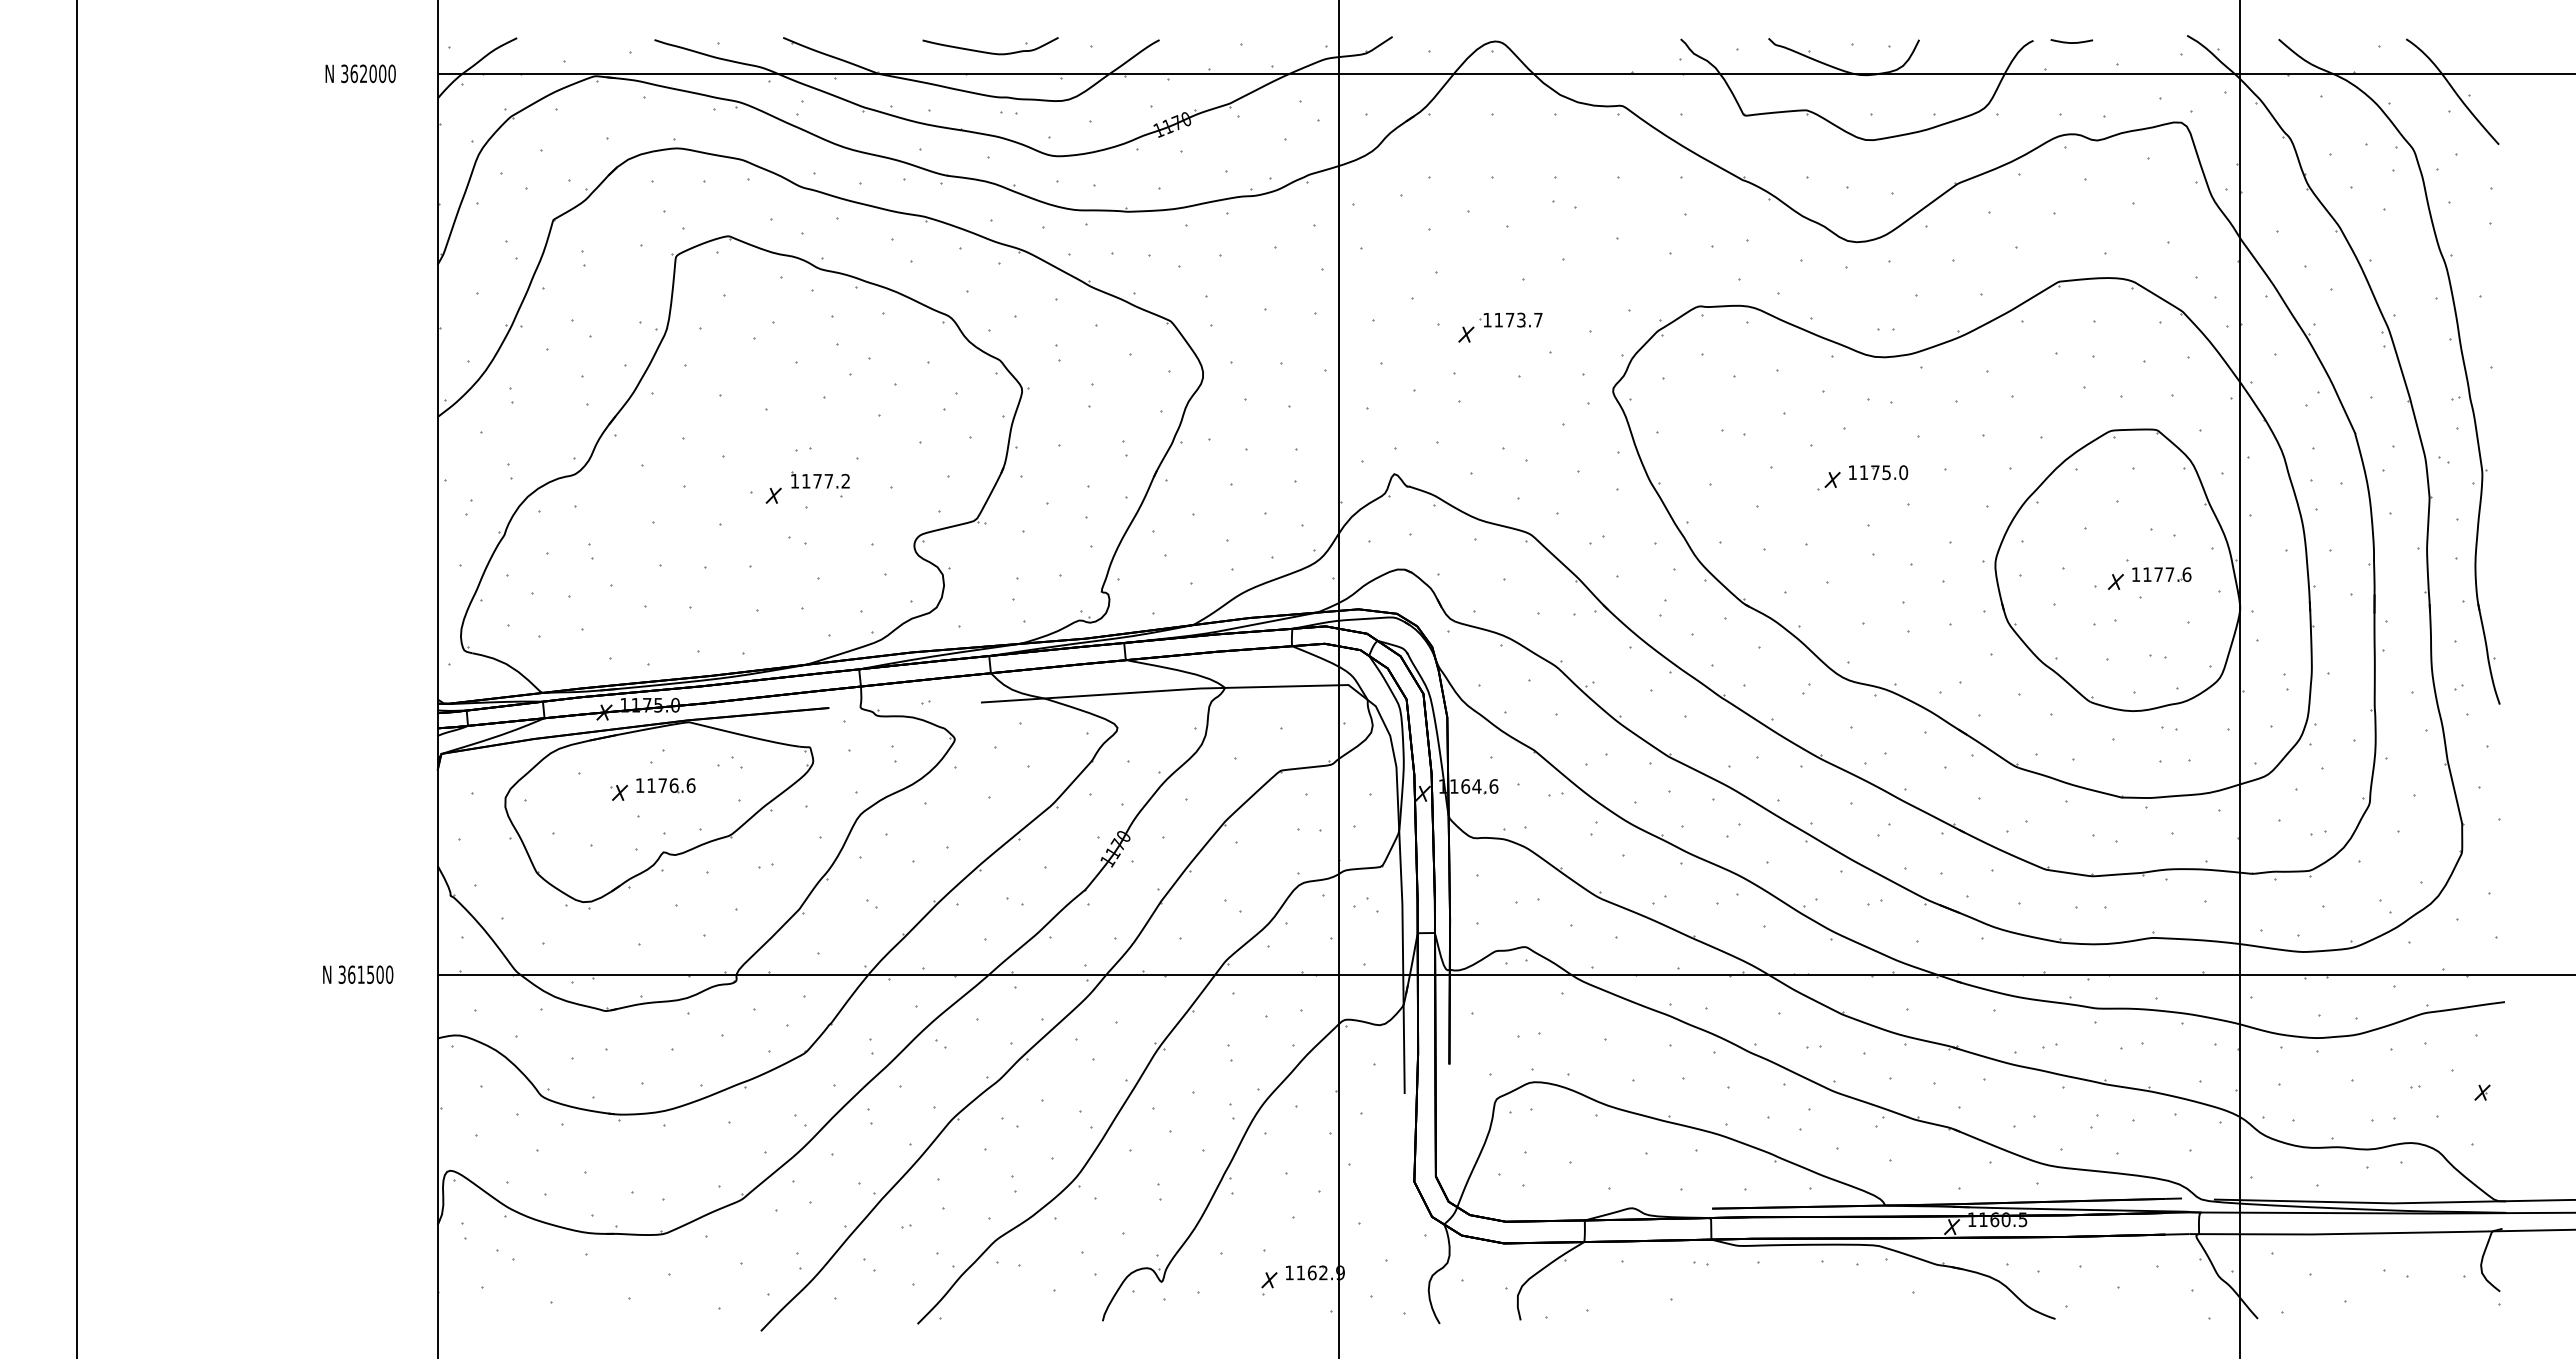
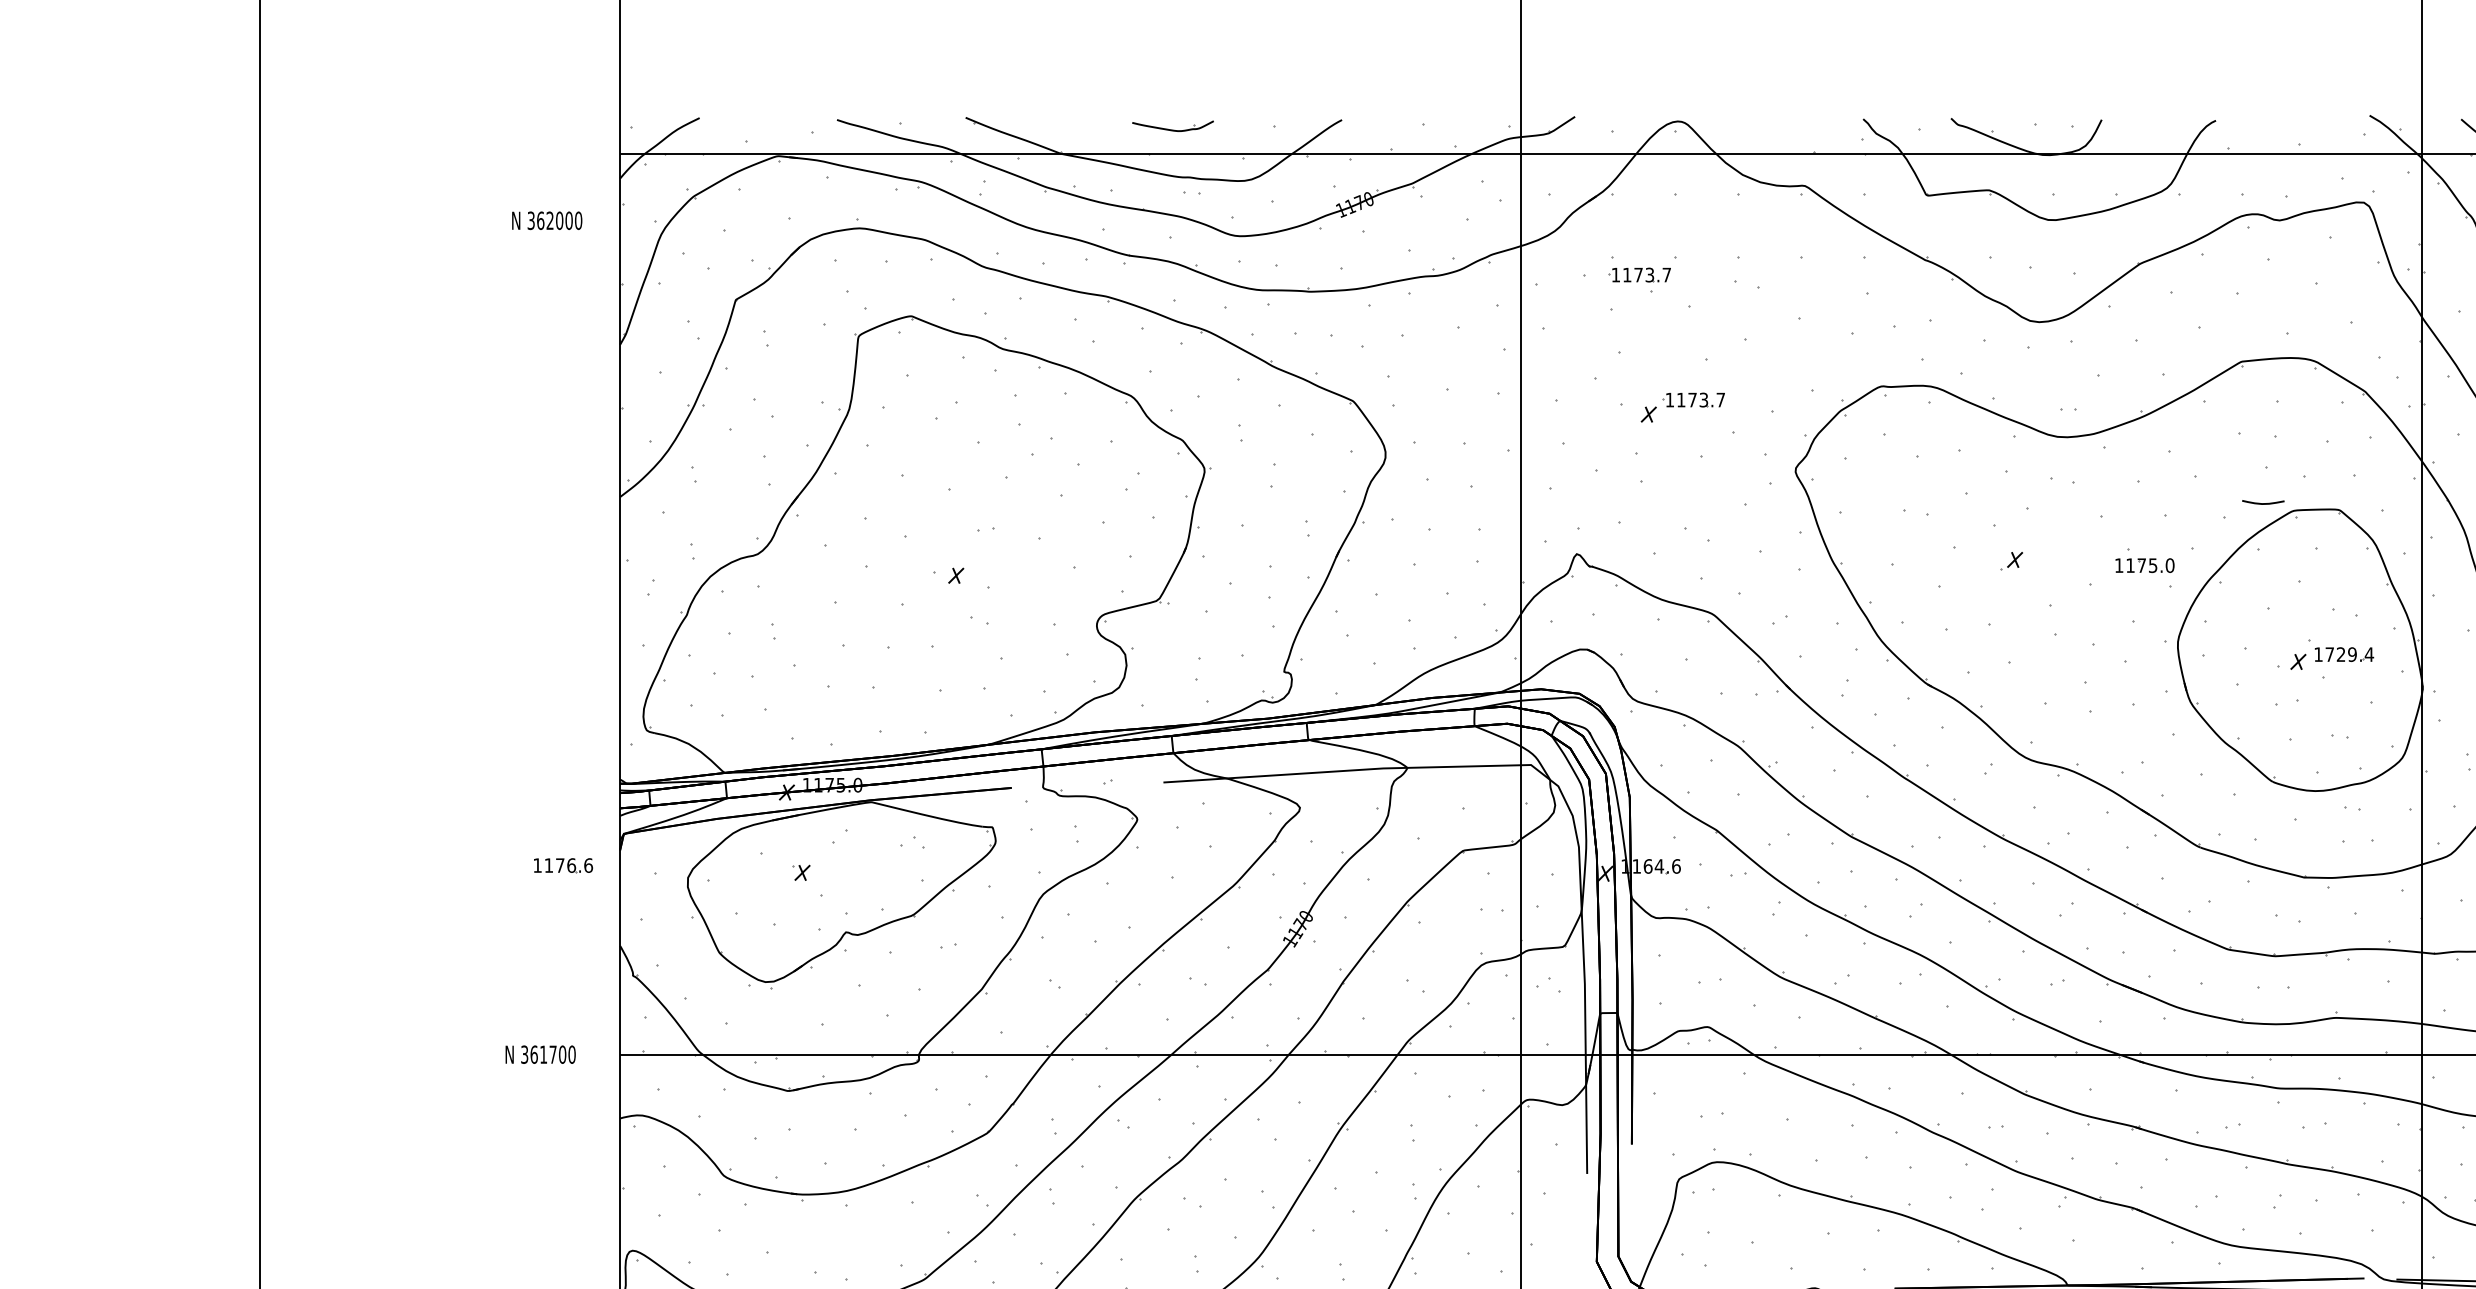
curve: (2071, 42) -> (2262, 503), moved
part: (990, 46) -> (1172, 126), size x0.6
text: (360, 73) -> (546, 220), moved
part: (1456, 194) -> (1638, 274), added
part: (1878, 472) -> (2144, 565), moved
part: (820, 484) -> (1002, 564), removed
text: (2167, 574) -> (2349, 654), 1177.6 -> 1729.4
part: (665, 785) -> (562, 865), moved
text: (370, 974) -> (552, 1054), 361500 -> 361700

